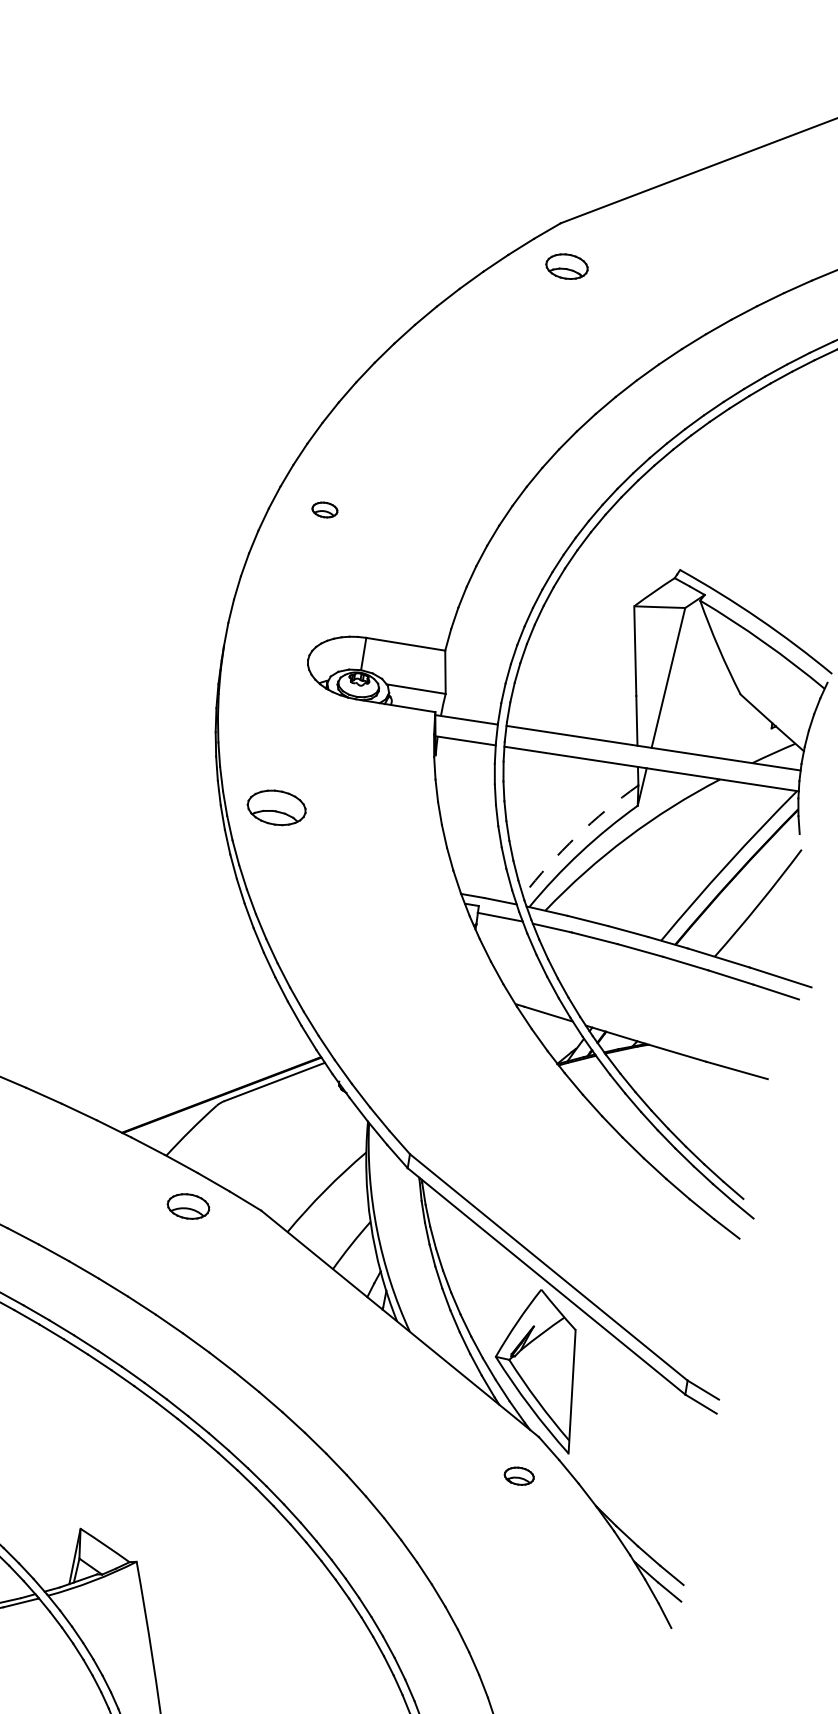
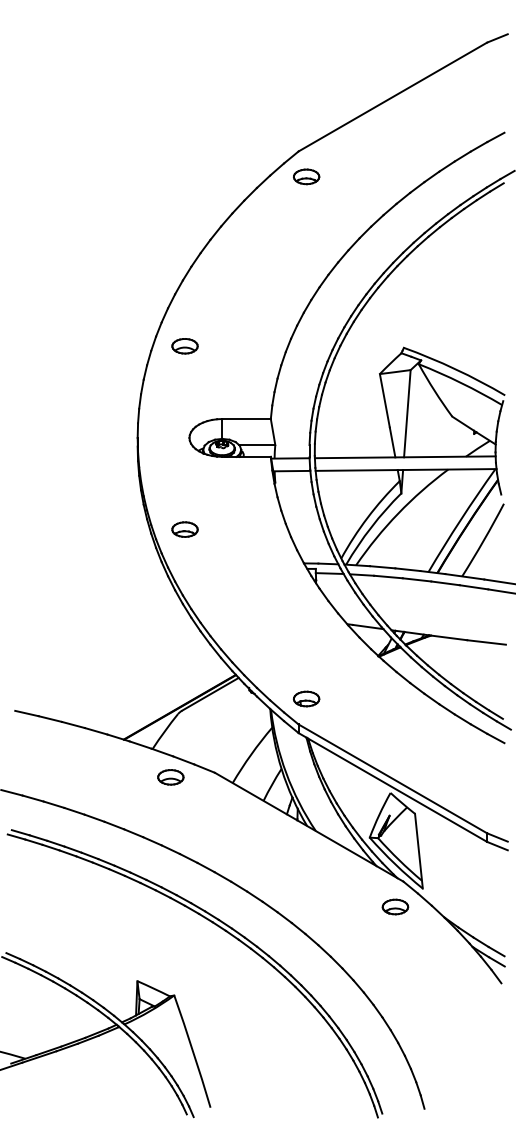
part: (324, 510) -> (184, 346), size x1.67
part: (275, 807) -> (184, 529), size x0.71
arc: (576, 836) -> (367, 517), dashed -> solid
part: (429, 1114) -> (306, 698), added
part: (519, 1475) -> (395, 906), size x1.43

